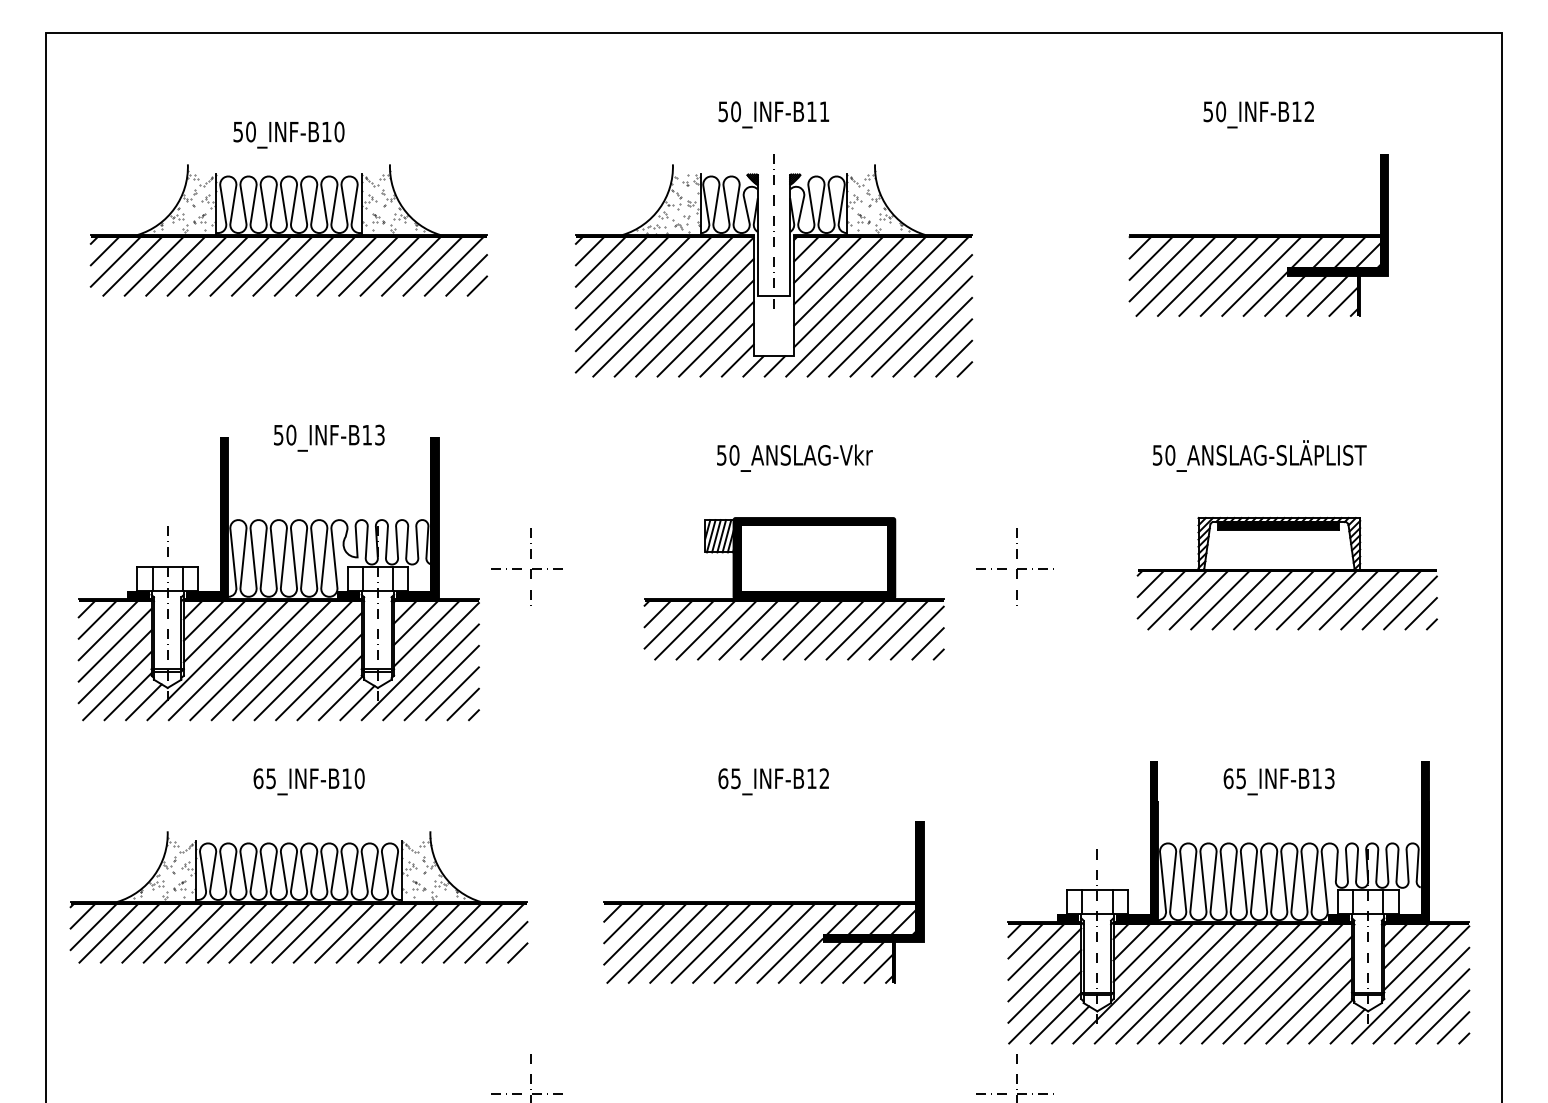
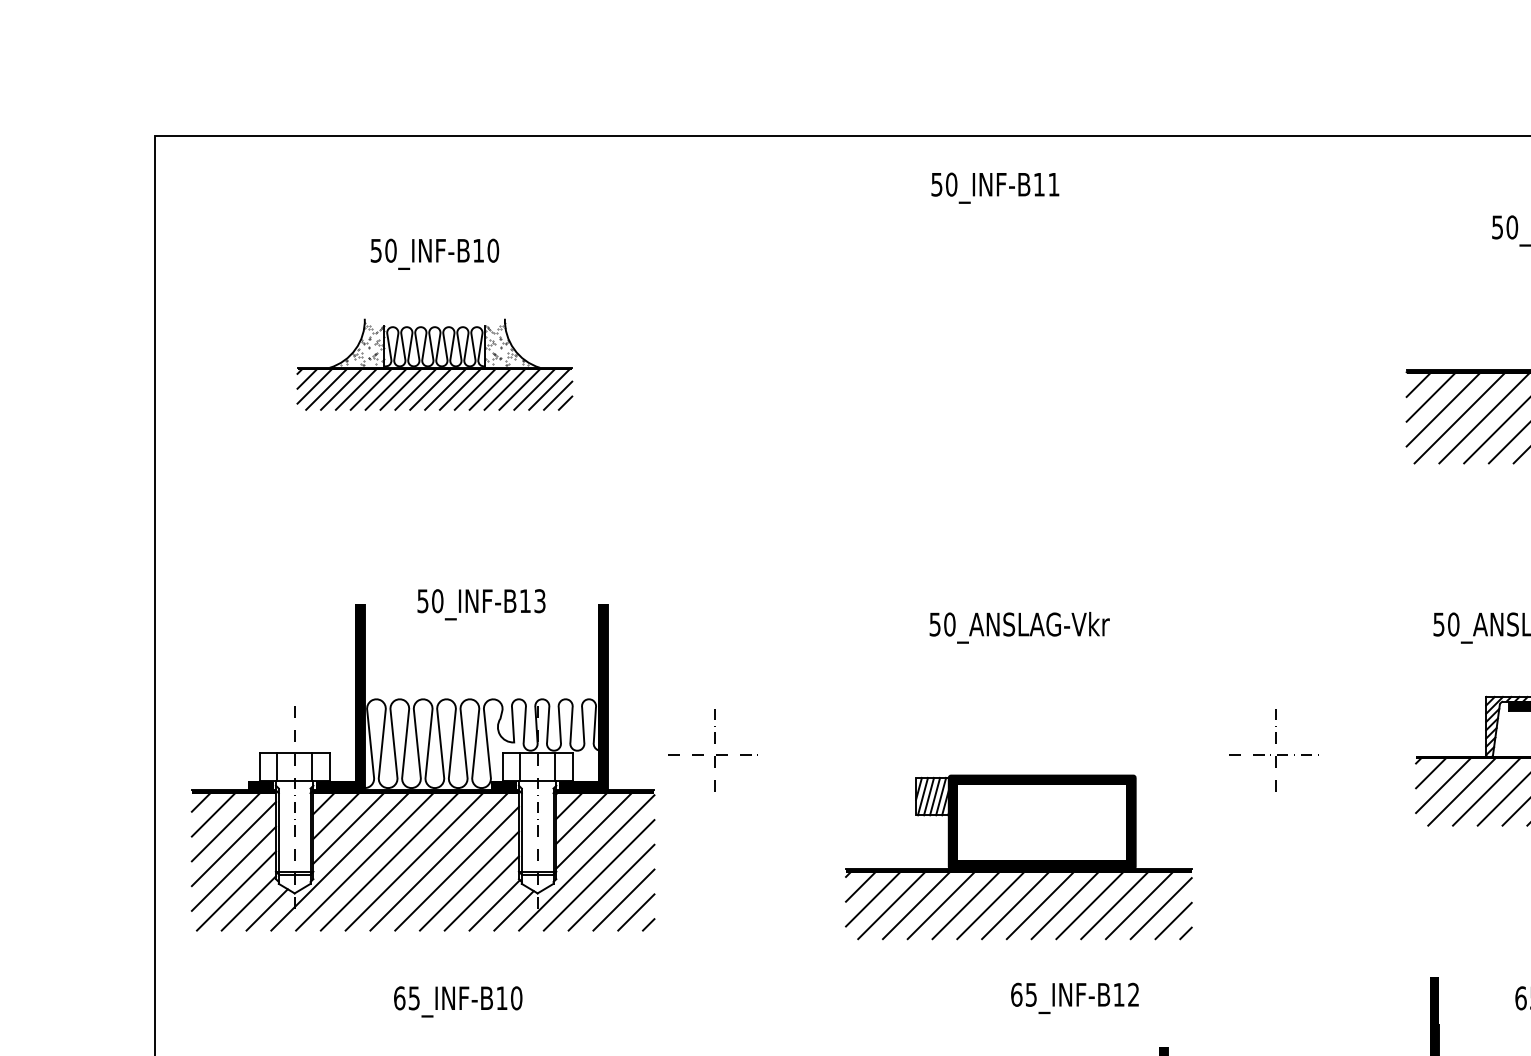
text: (773, 114) -> (994, 187), moved
part: (288, 230) -> (434, 364), size x0.6
part: (773, 265) -> (994, 405), removed
part: (793, 588) -> (1018, 857), moved
text: (773, 781) -> (1074, 998), moved

